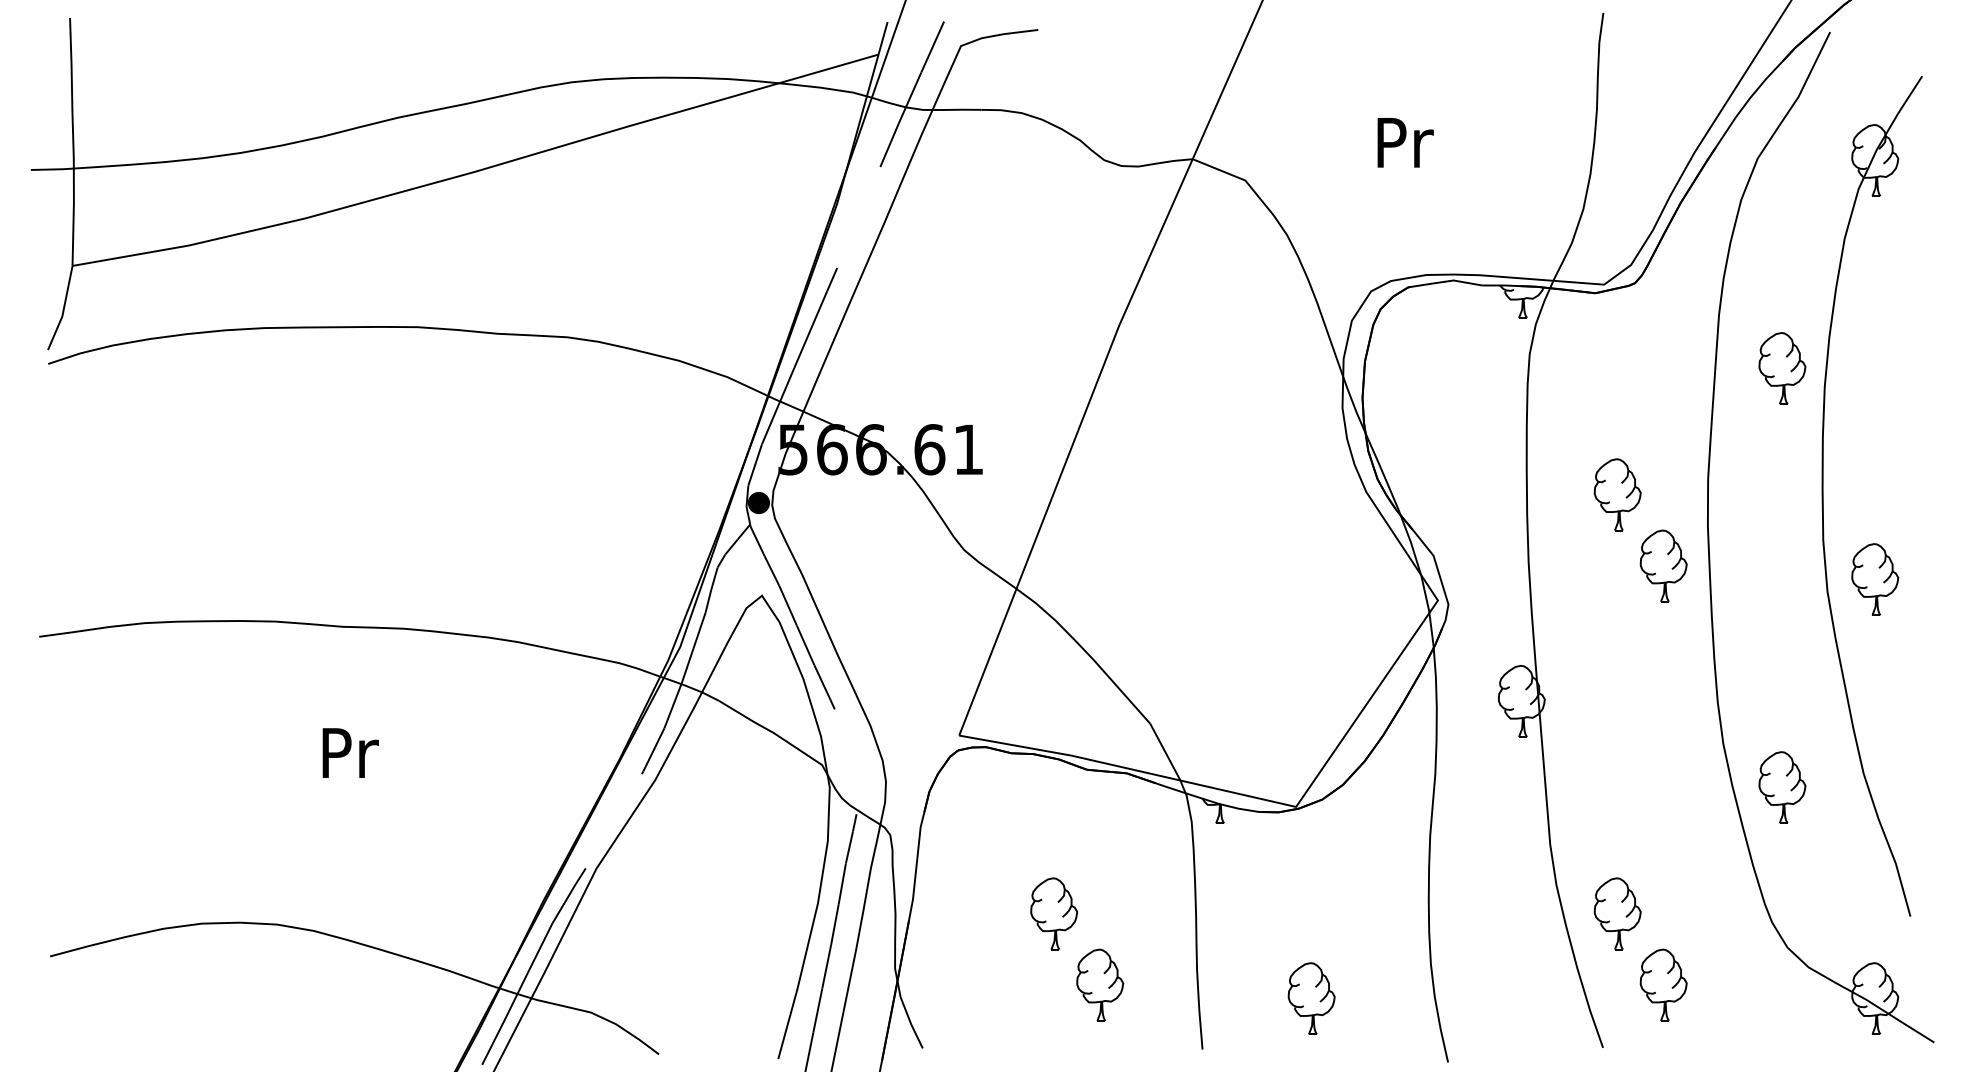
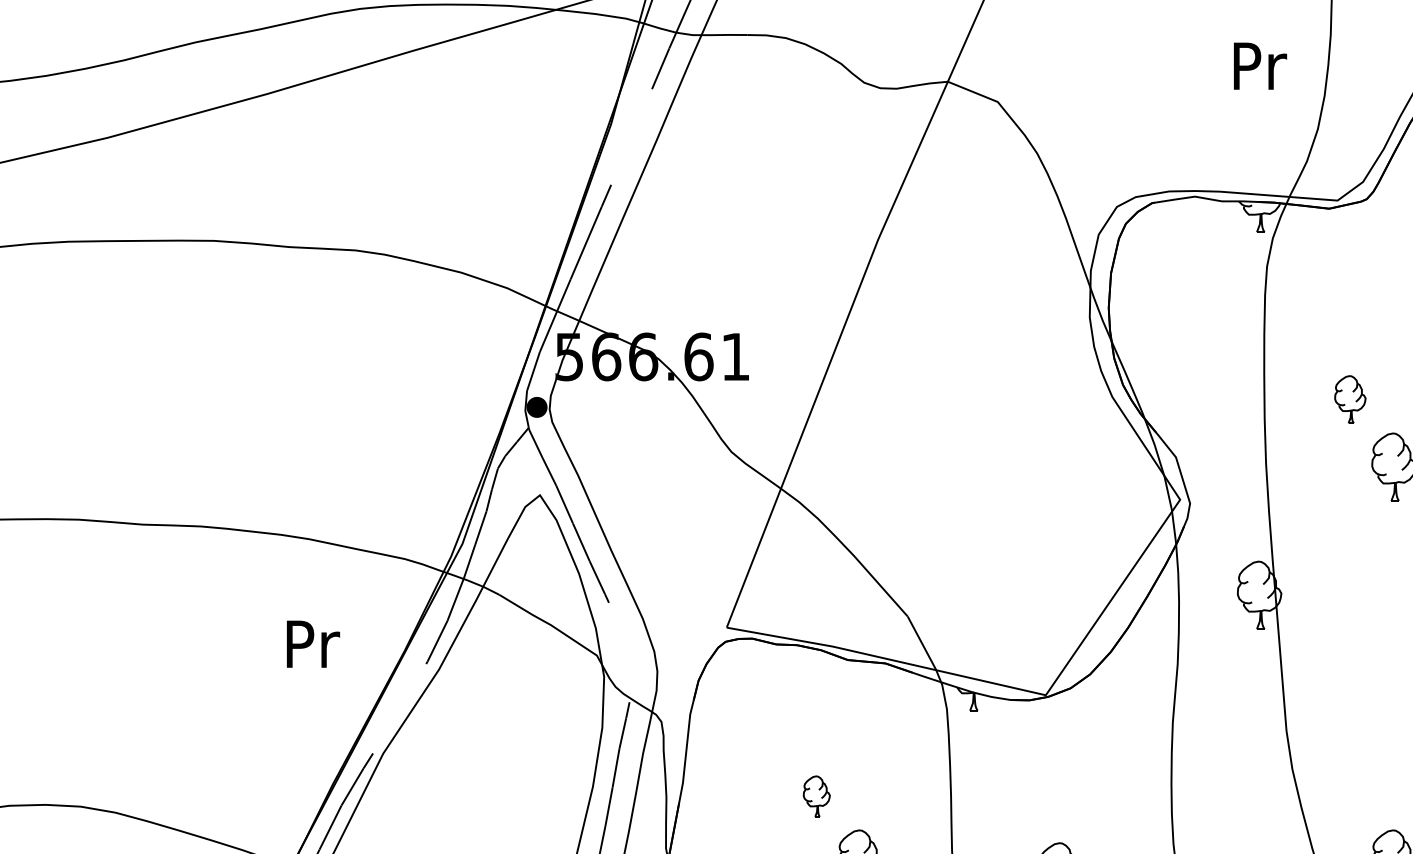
text: (1405, 142) -> (1260, 65), moved
part: (1617, 494) -> (1350, 399), size x0.7
text: (350, 752) -> (313, 643), moved
part: (1054, 913) -> (817, 796), size x0.6
part: (1617, 913) -> (1350, 796), removed

